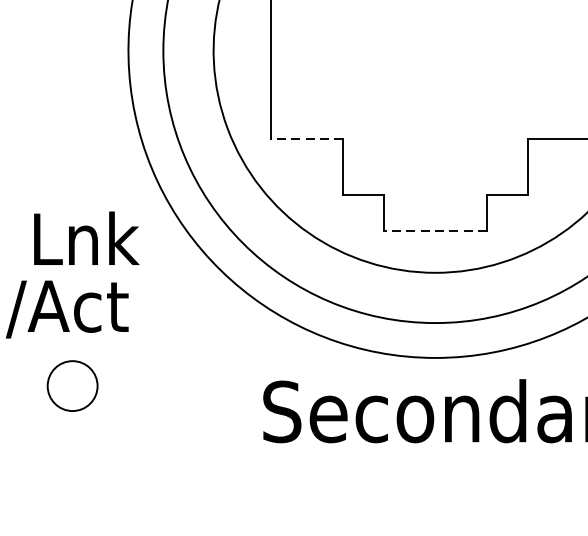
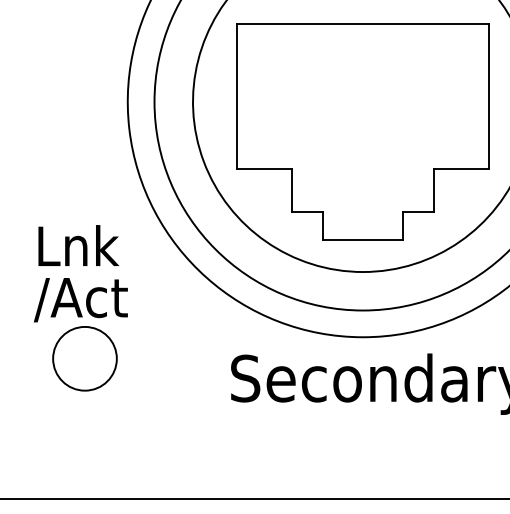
line: (306, 139) -> (264, 169), dashed -> solid
line: (436, 230) -> (363, 239), dashed -> solid
text: (86, 238) -> (78, 245), moved
circle: (71, 385) -> (84, 358), size x1.67

